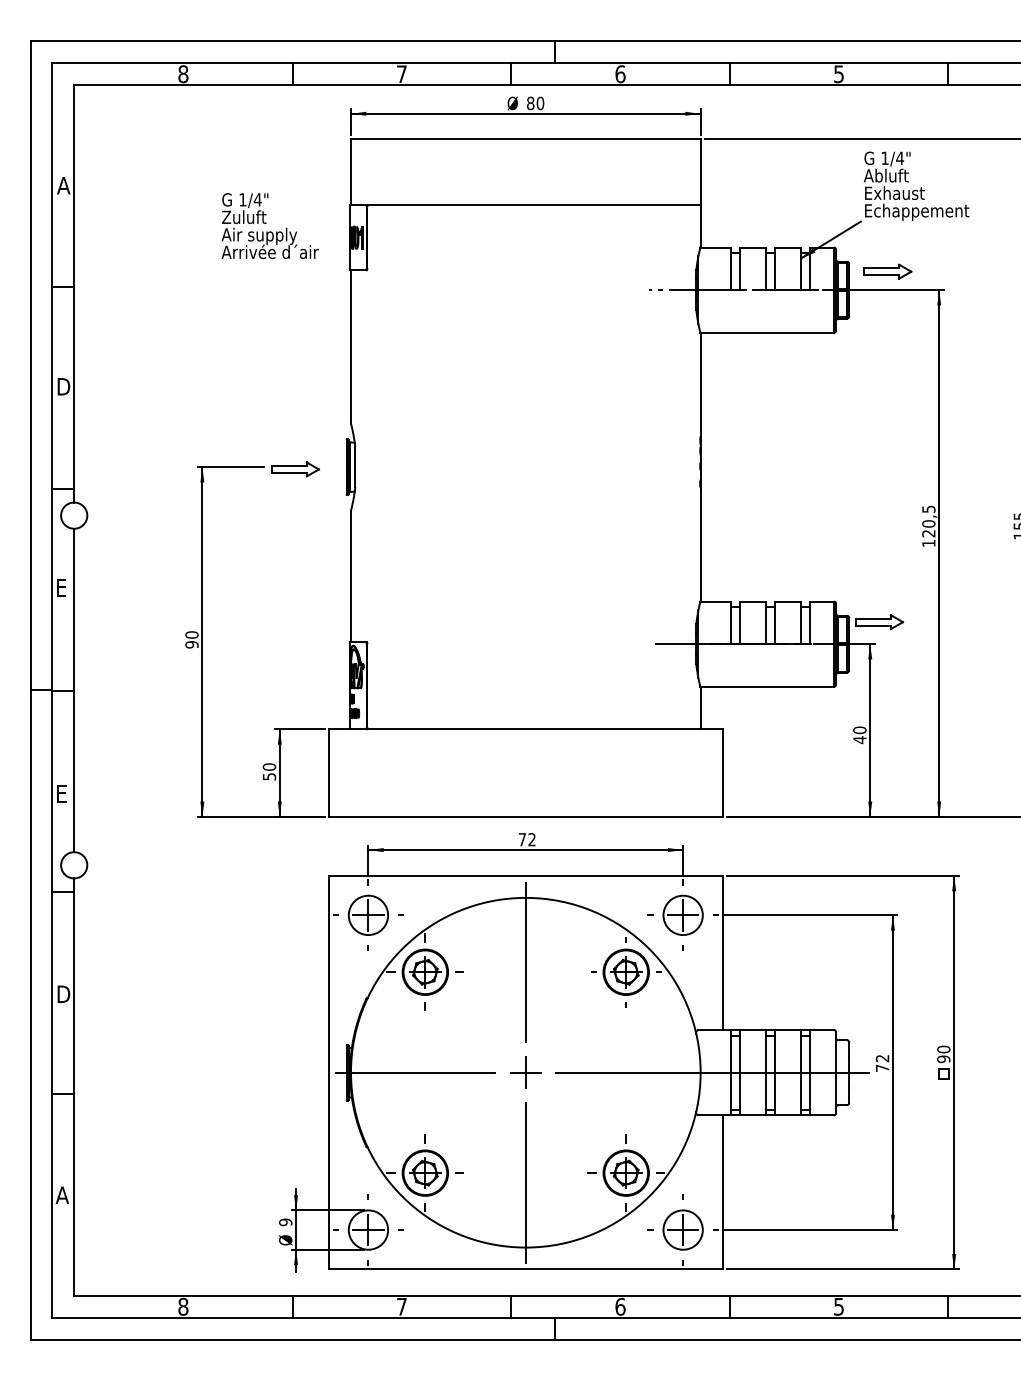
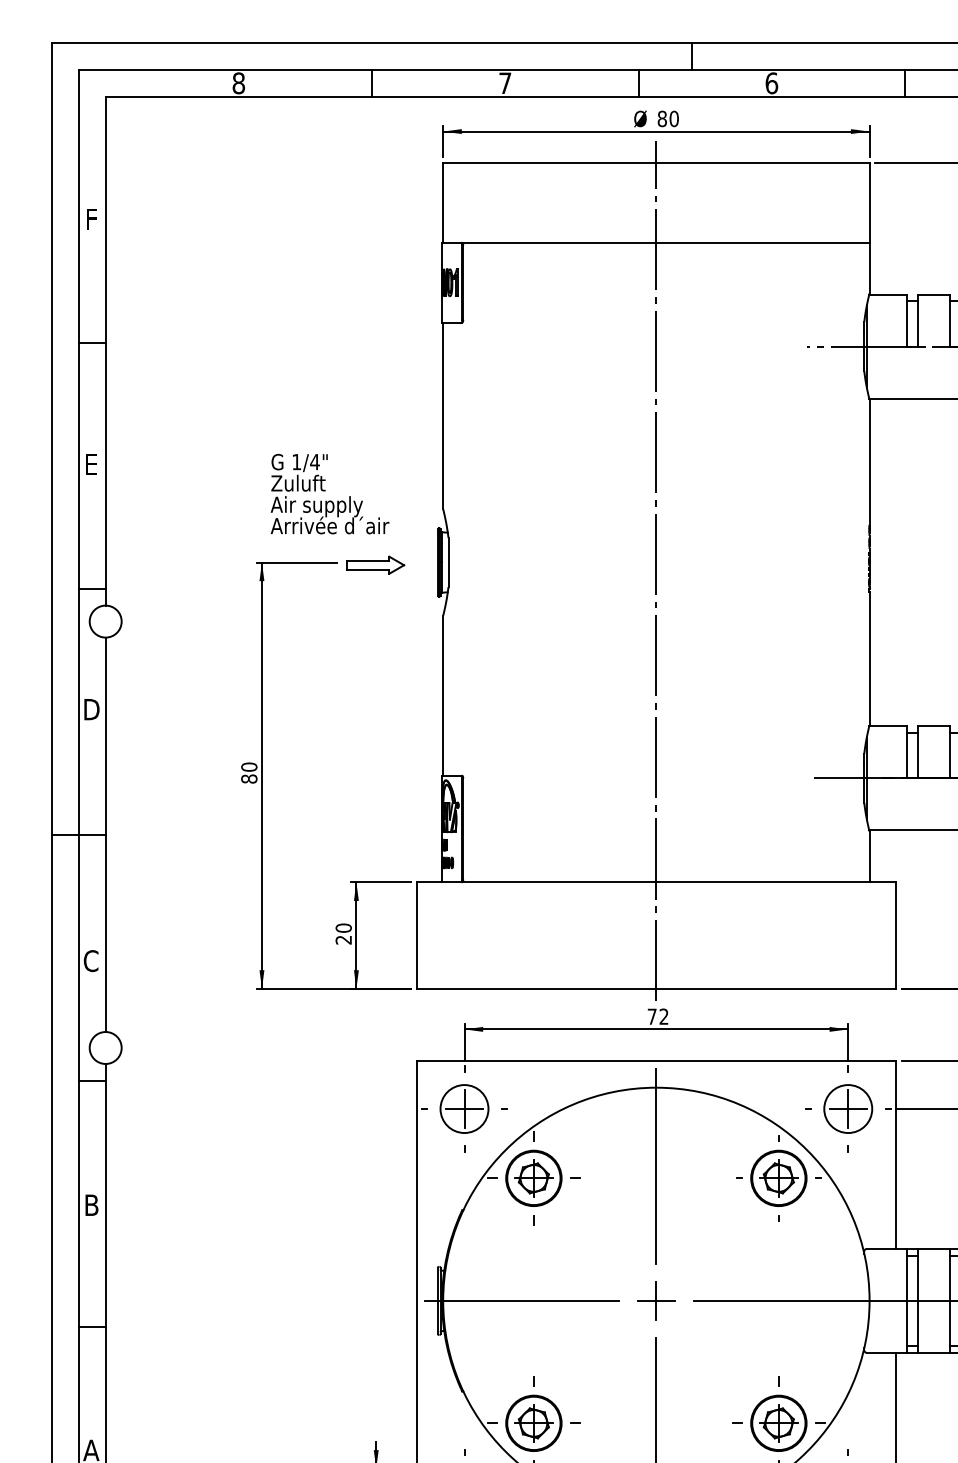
text: (63, 185) -> (92, 219), A -> F
text: (269, 226) -> (329, 494), moved
text: (63, 386) -> (92, 464), D -> E
line: (525, 473) -> (655, 570), added
text: (62, 587) -> (91, 709), E -> D
text: (191, 644) -> (248, 778), 90 -> 80
text: (269, 776) -> (343, 939), 50 -> 20
text: (62, 794) -> (91, 961), E -> C
text: (64, 994) -> (93, 1205), D -> B

